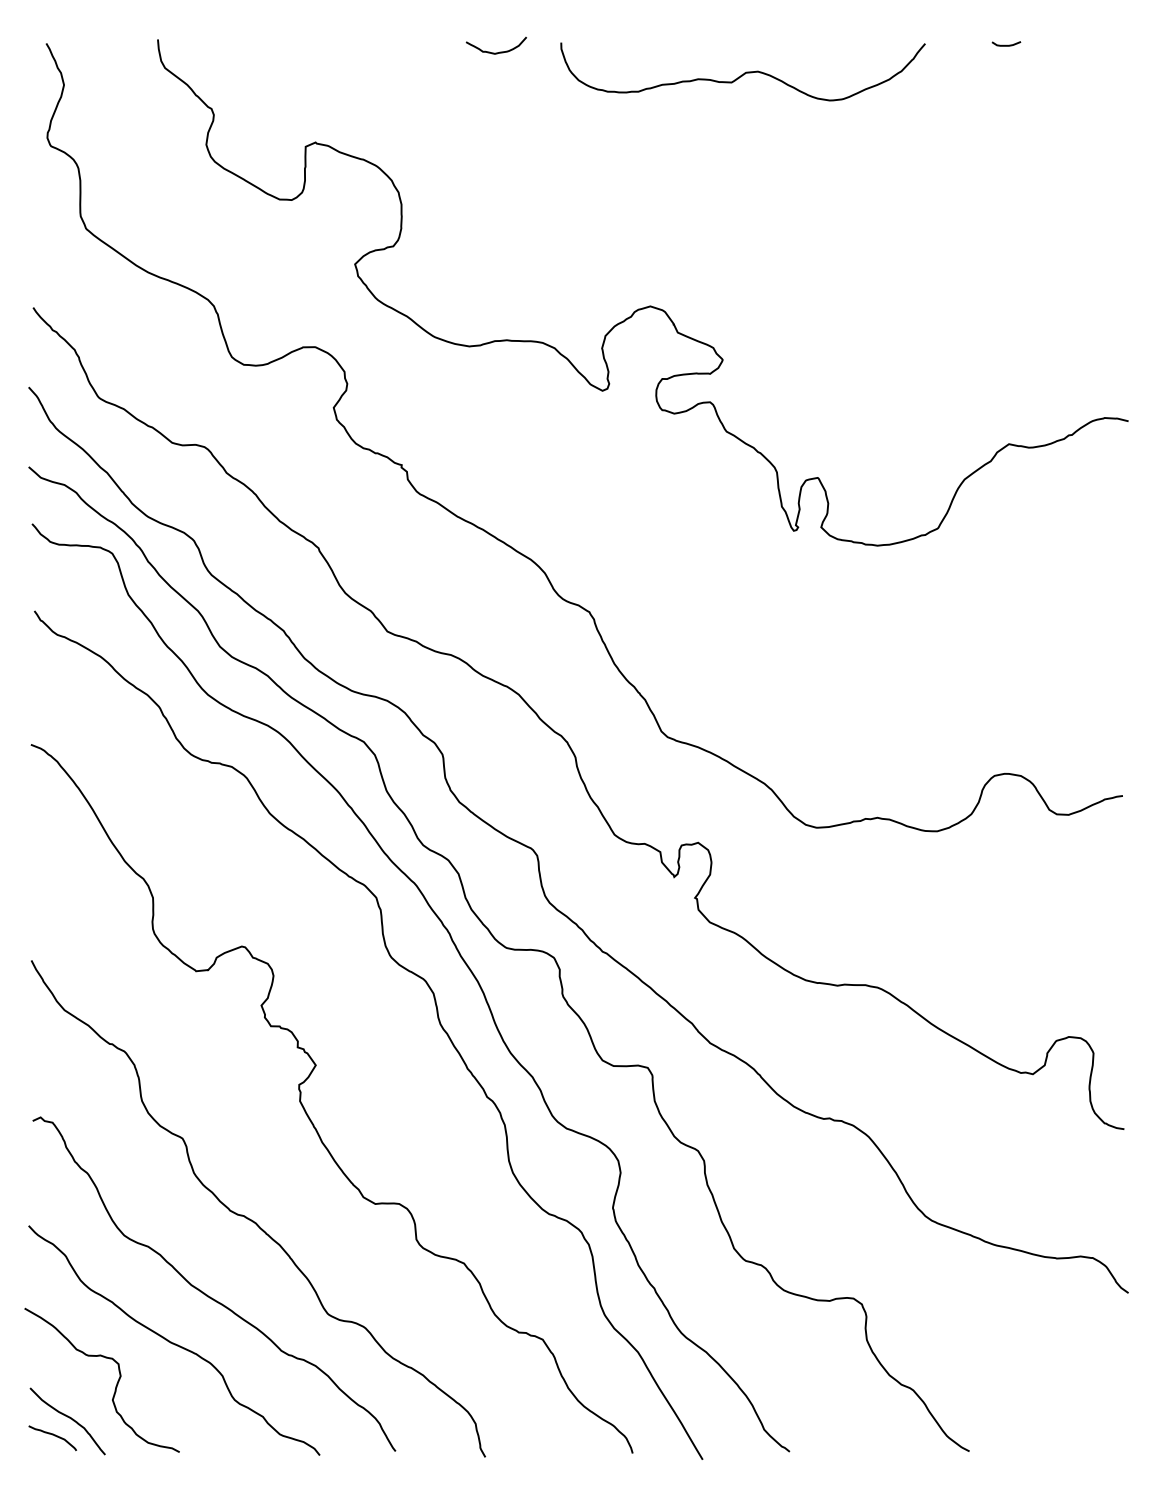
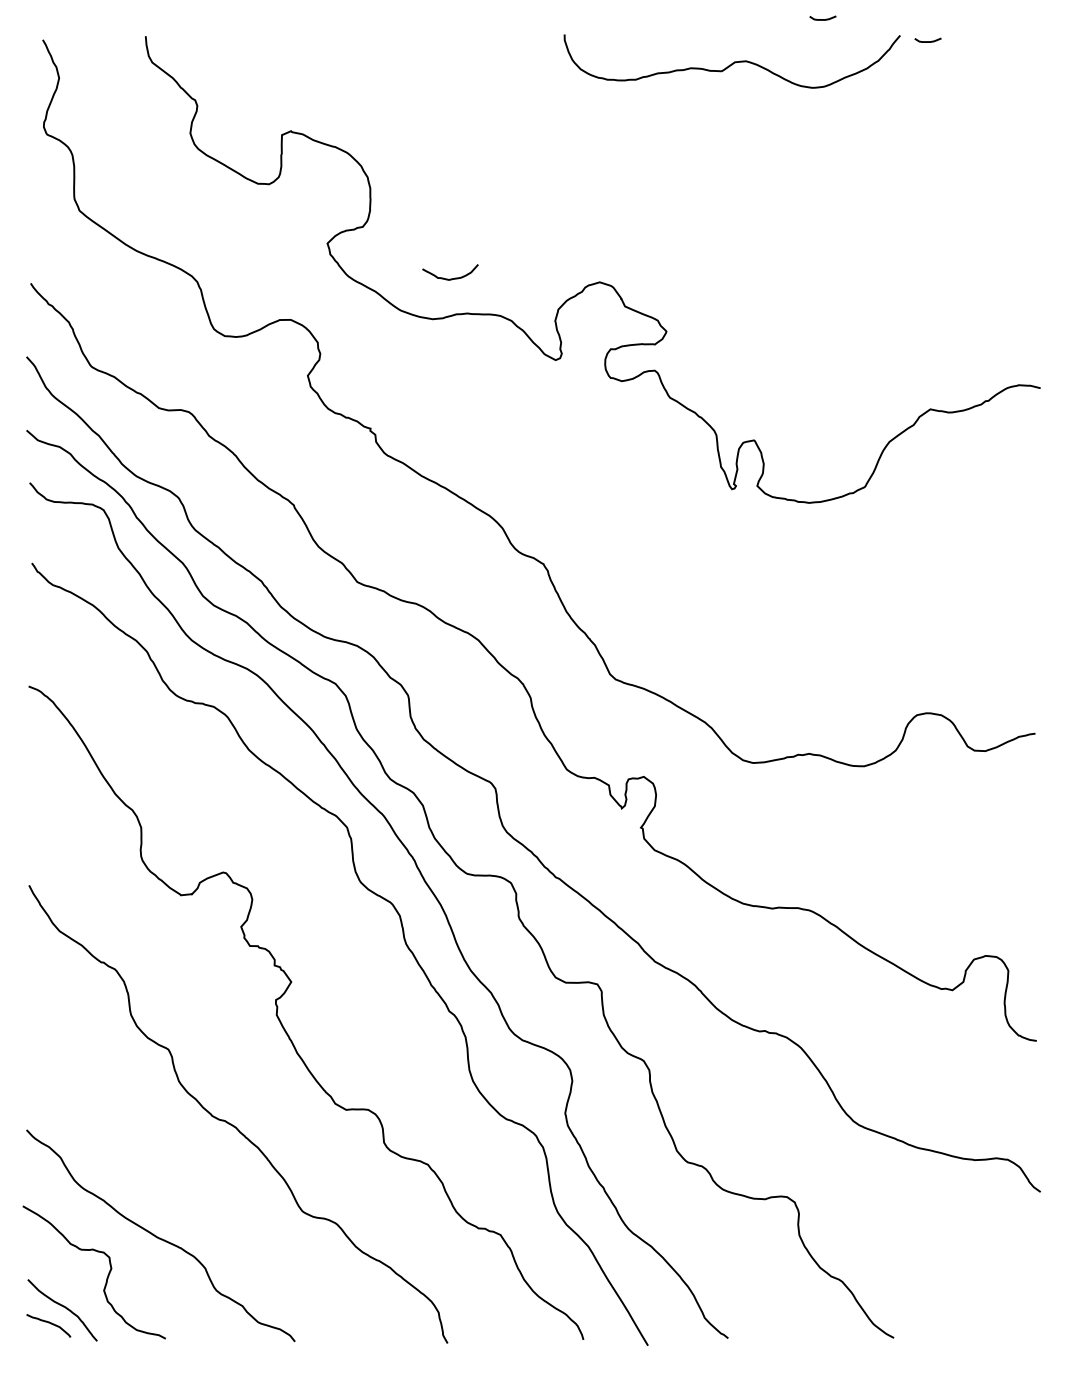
curve: (892, 20) -> (823, 18), added
curve: (495, 52) -> (449, 278), moved
curve: (744, 72) -> (733, 62), moved
curve: (207, 1294) -> (191, 1193), removed

